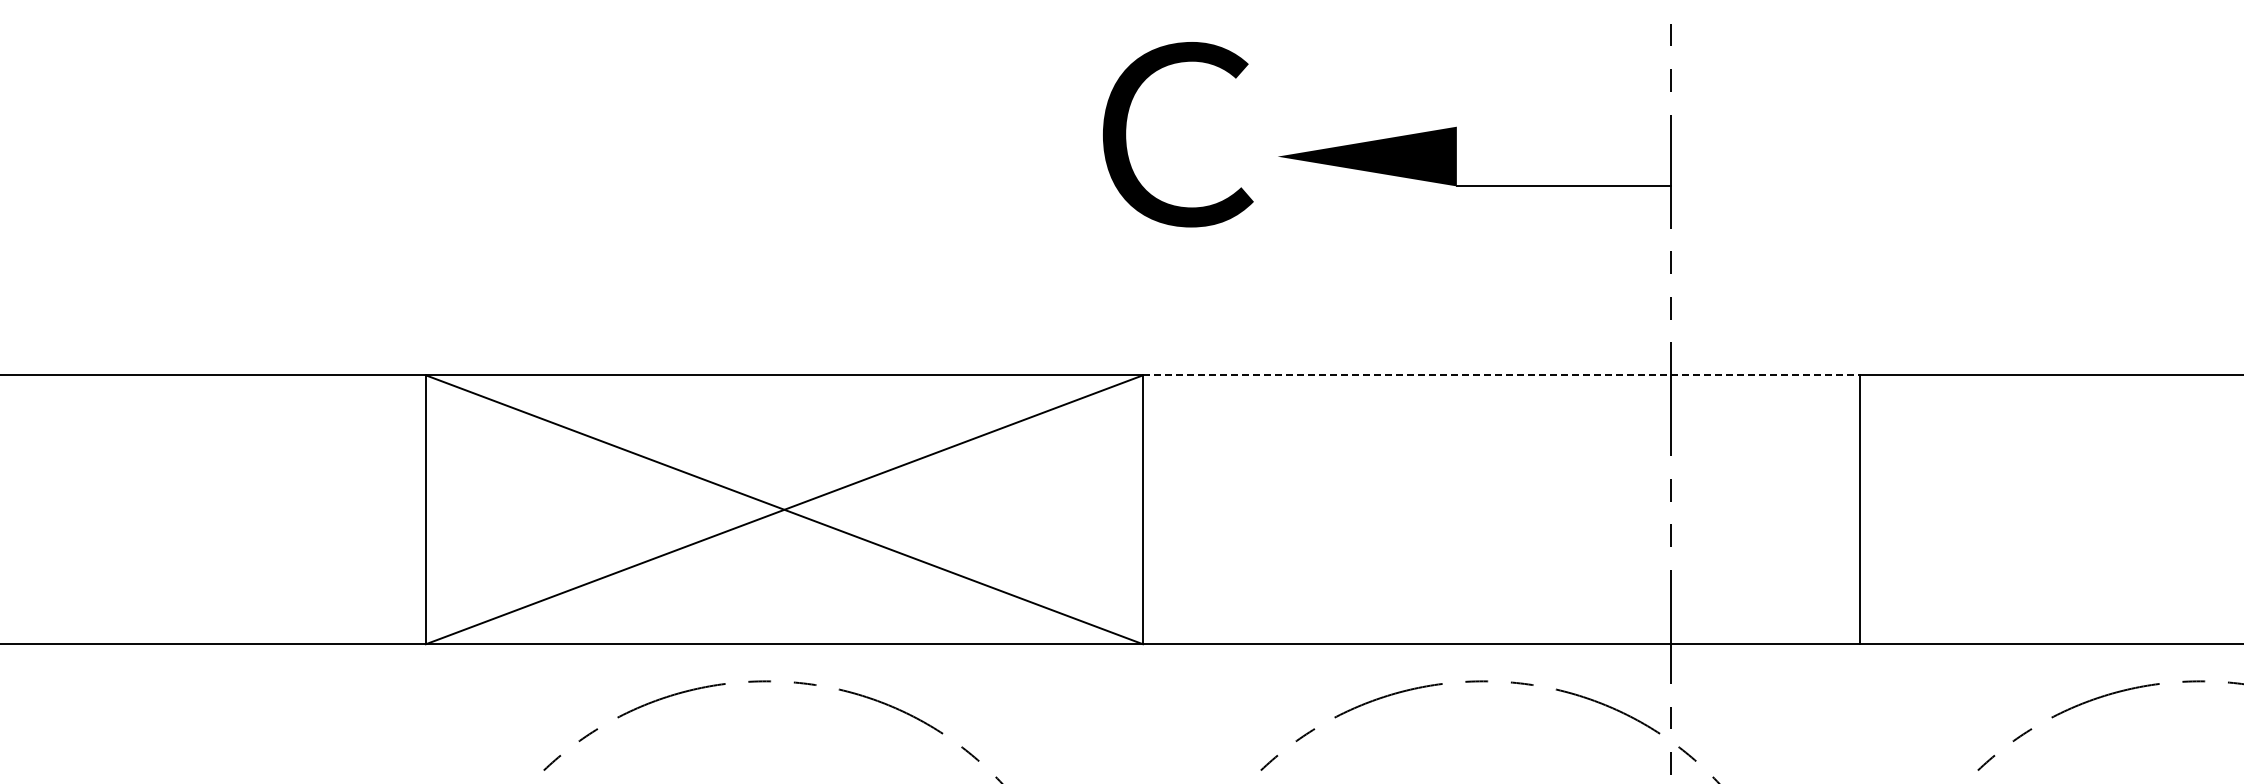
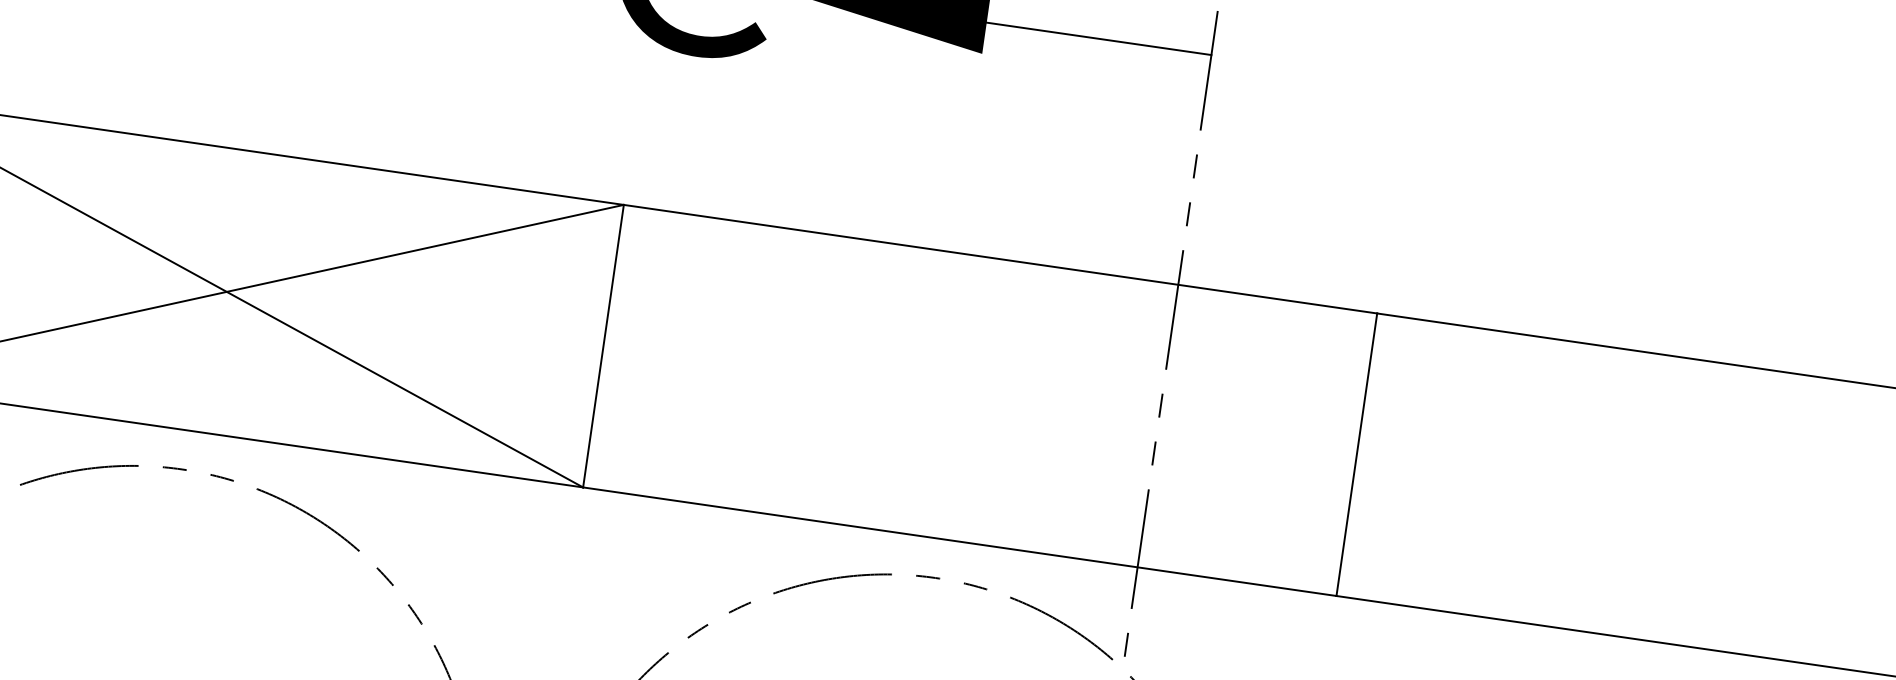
line: (1563, 185) -> (1098, 38), moved
line: (1501, 375) -> (1000, 259), dashed -> solid

